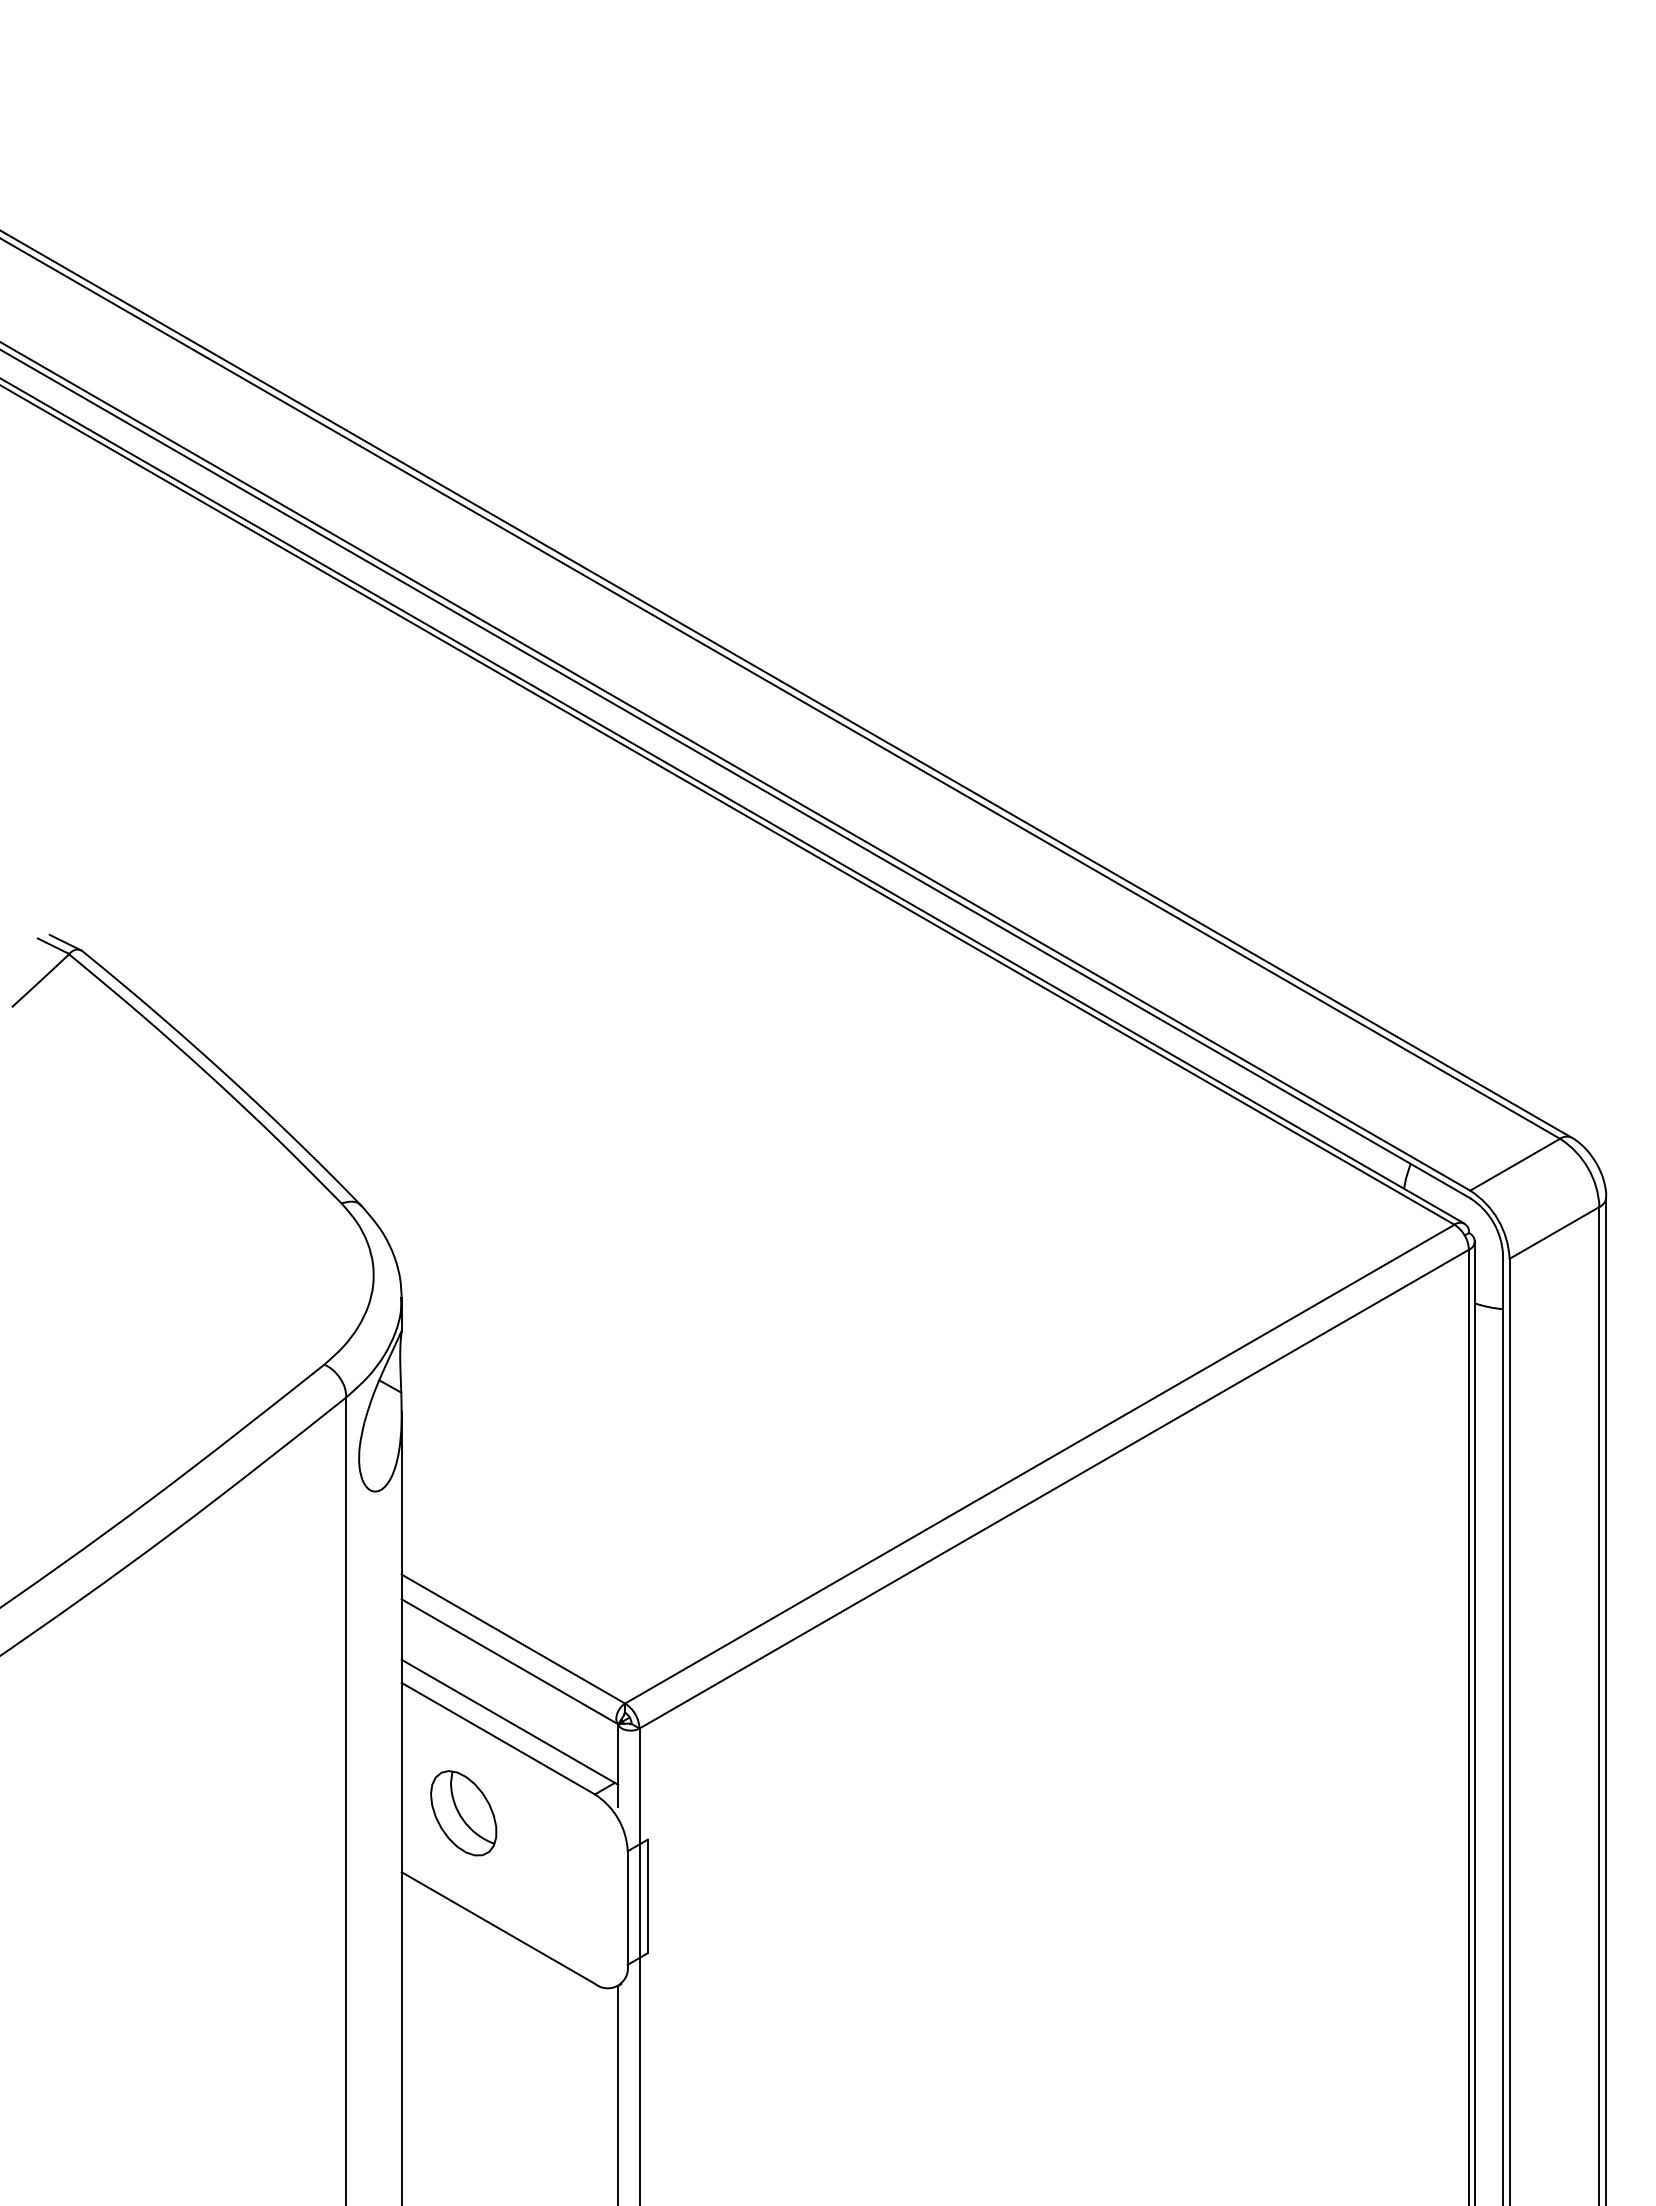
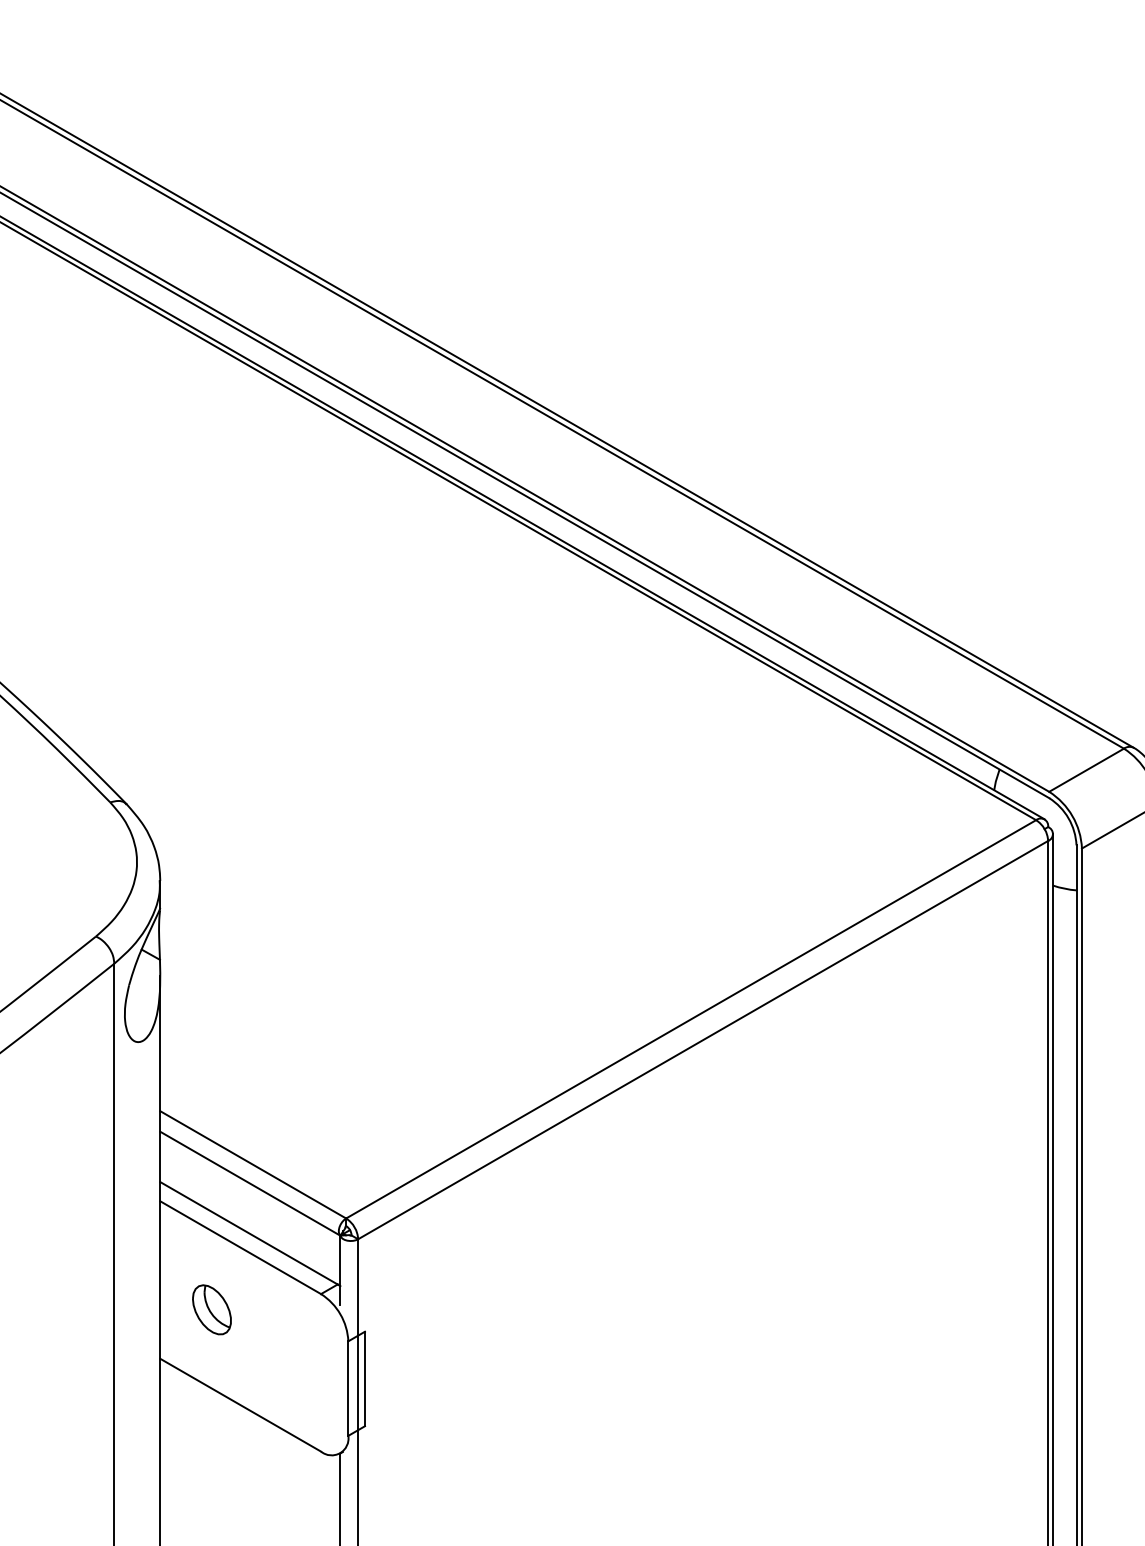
part: (463, 1813) -> (211, 1309), size x0.7

